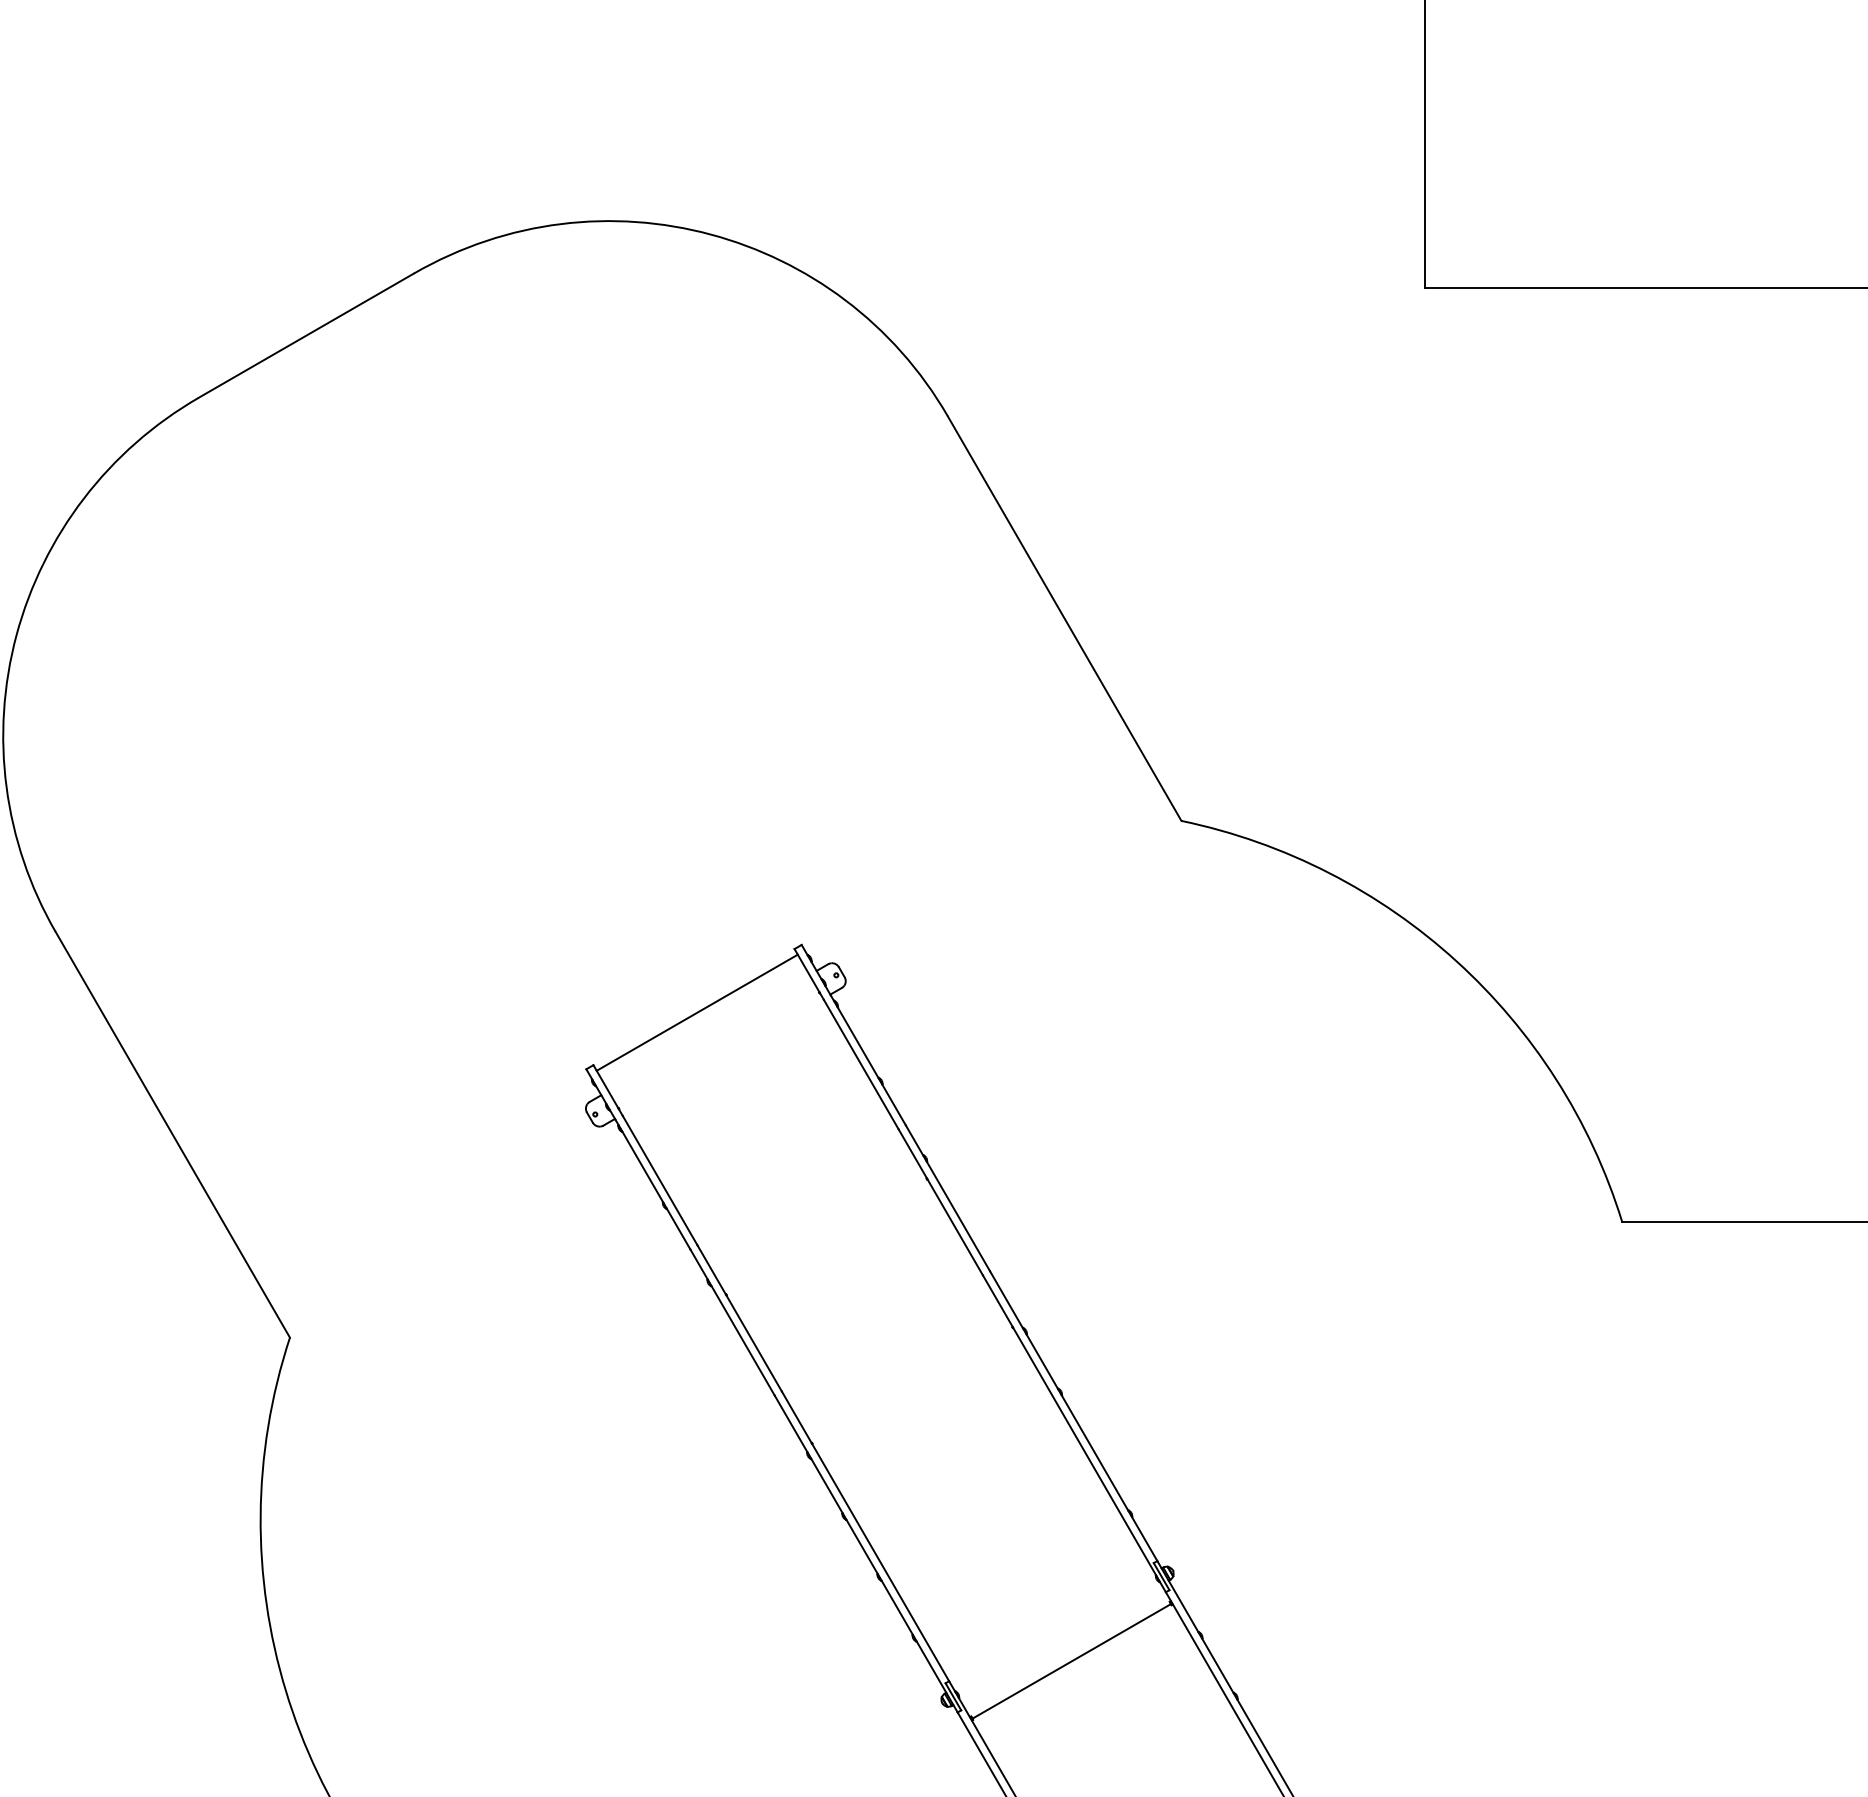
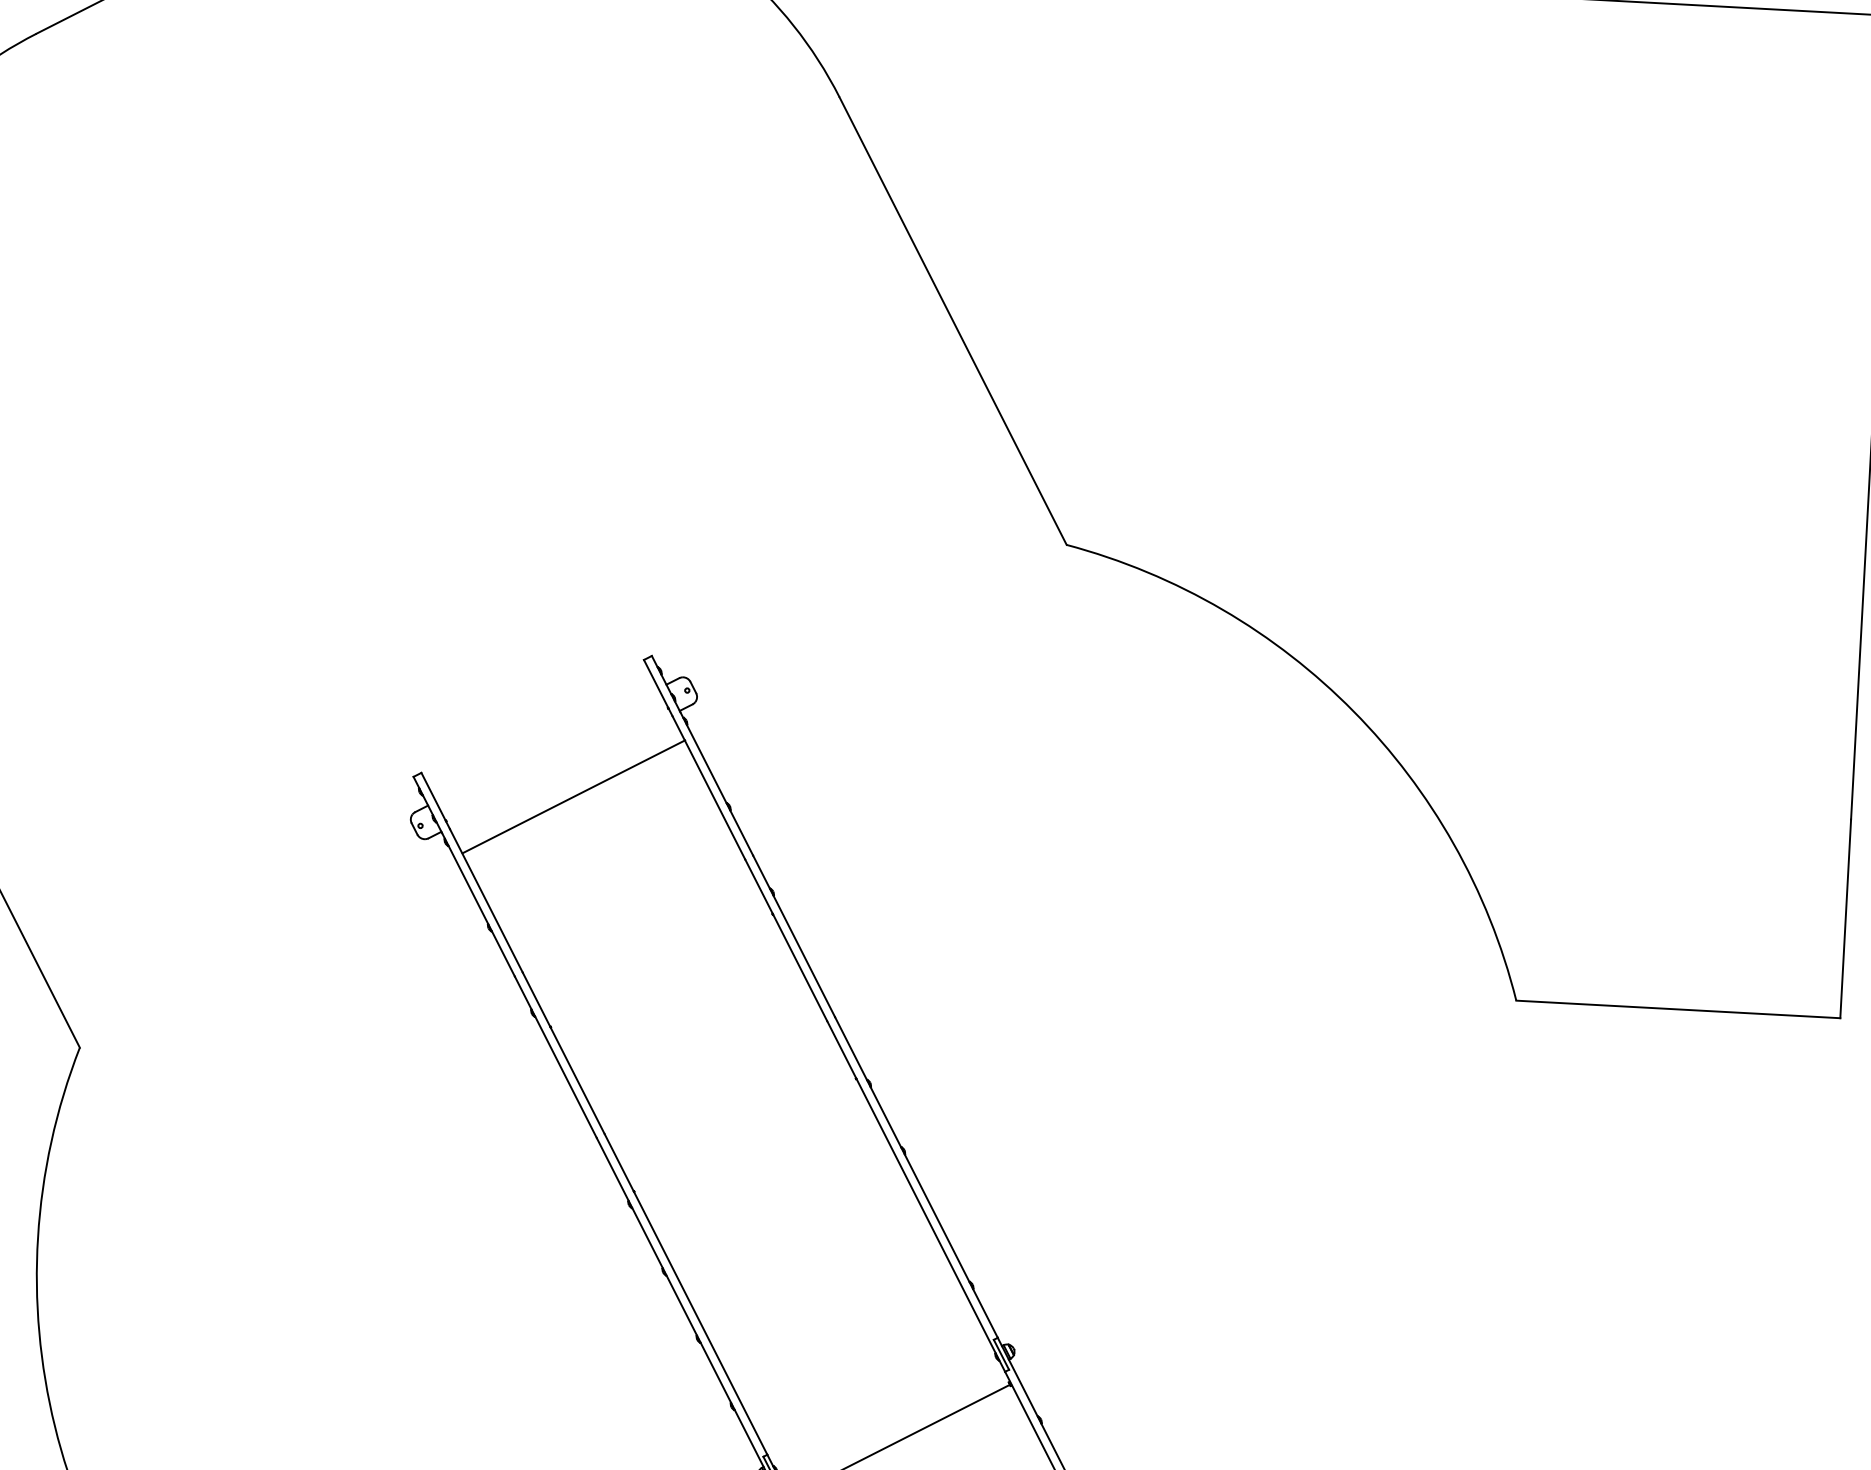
line: (696, 1012) -> (573, 796), moved

